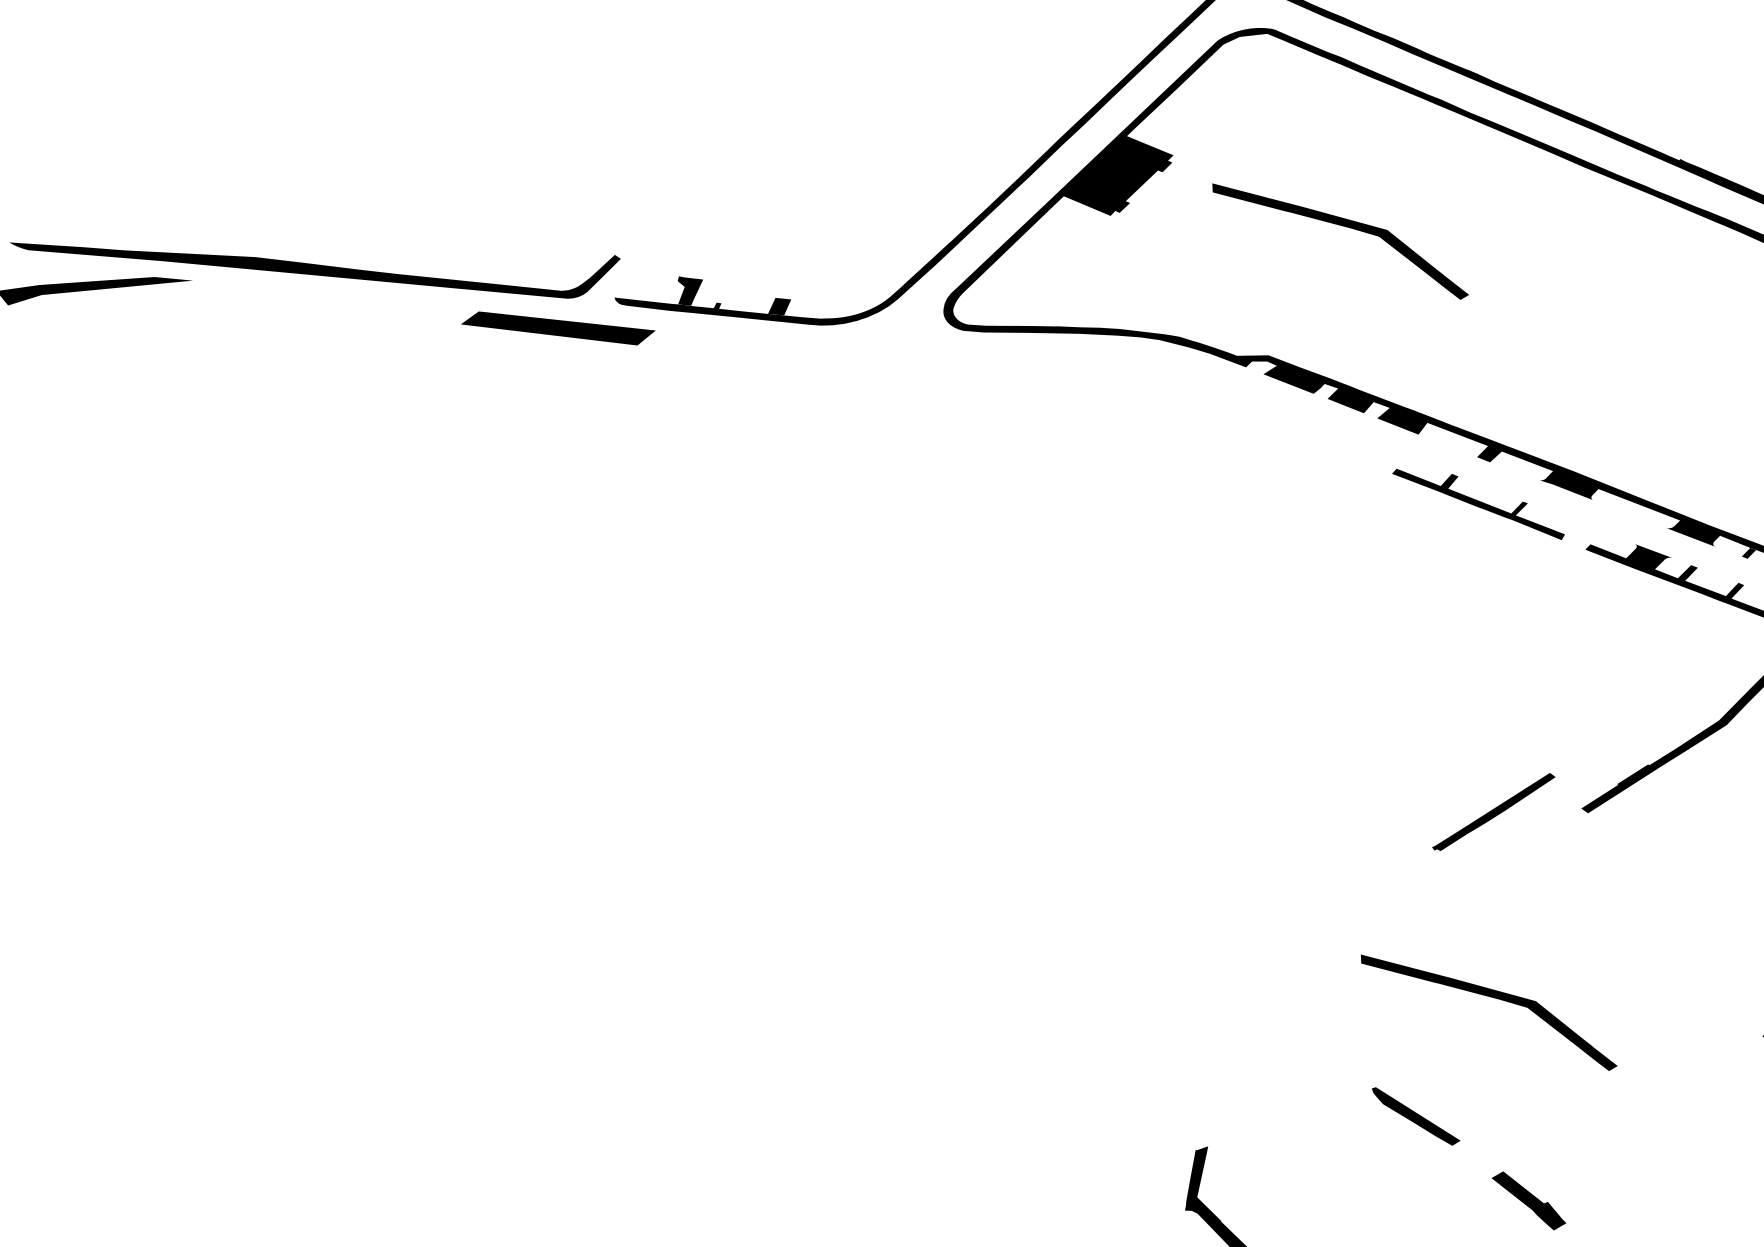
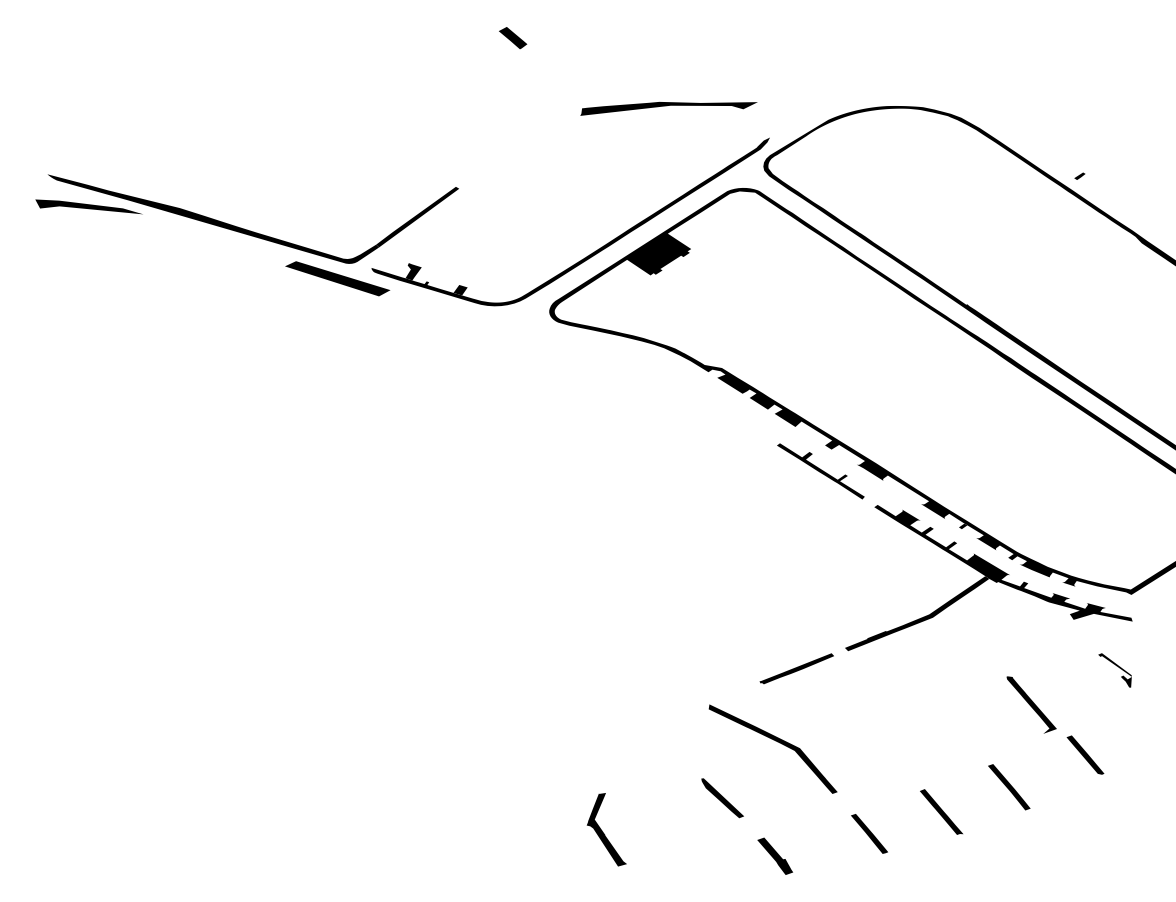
fill: (678, 191) -> (417, 216), added
part: (1341, 226) -> (775, 305), removed
part: (1493, 811) -> (796, 668), moved
fill: (1687, 1128) -> (869, 833), added

